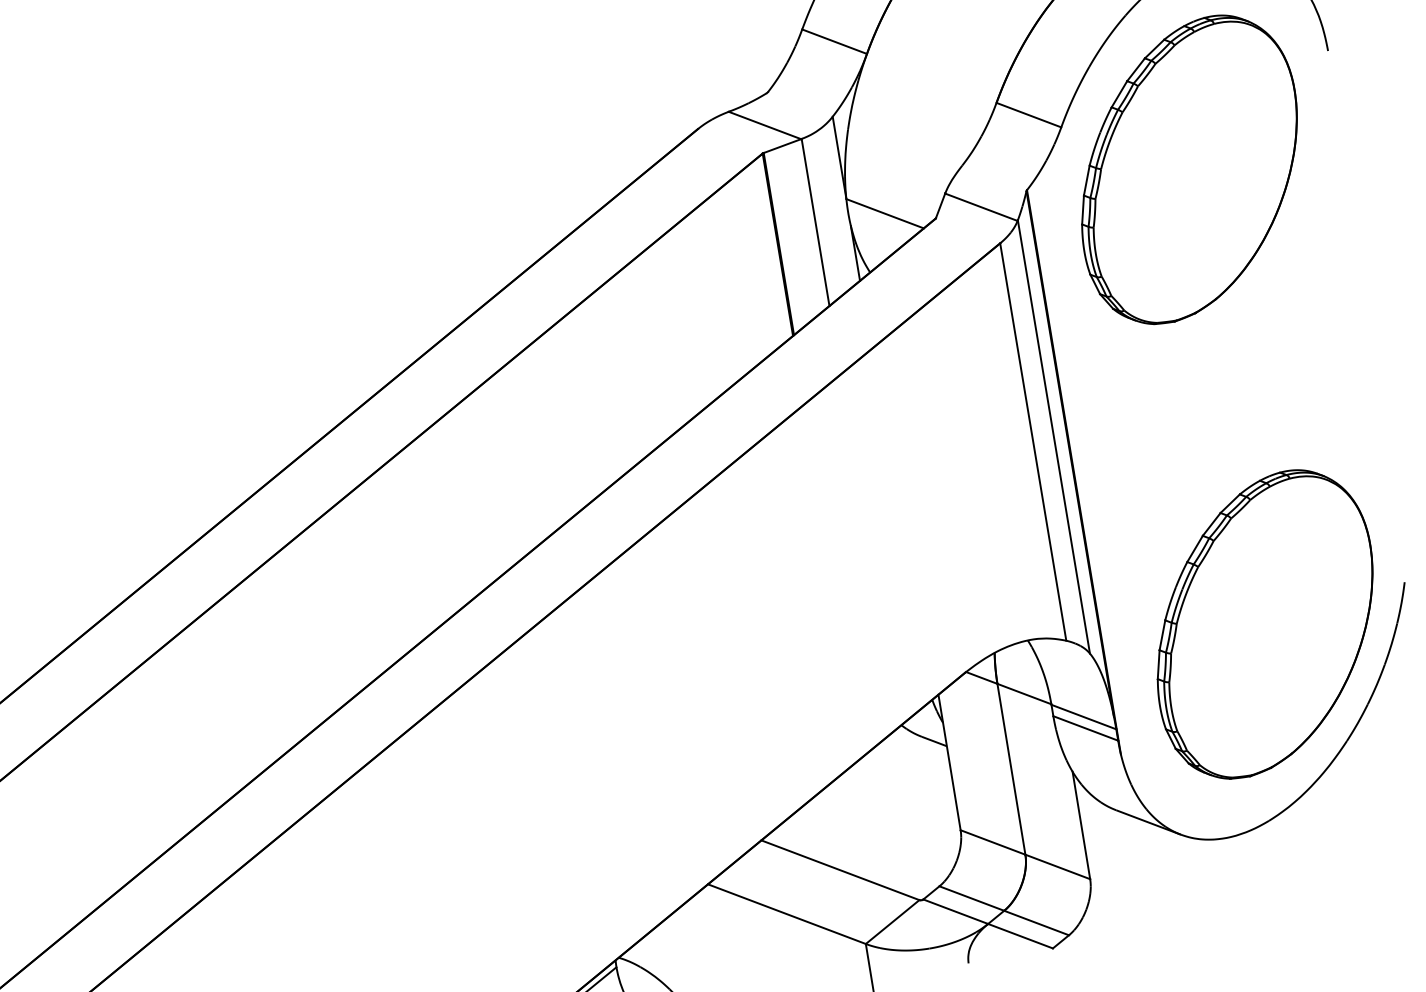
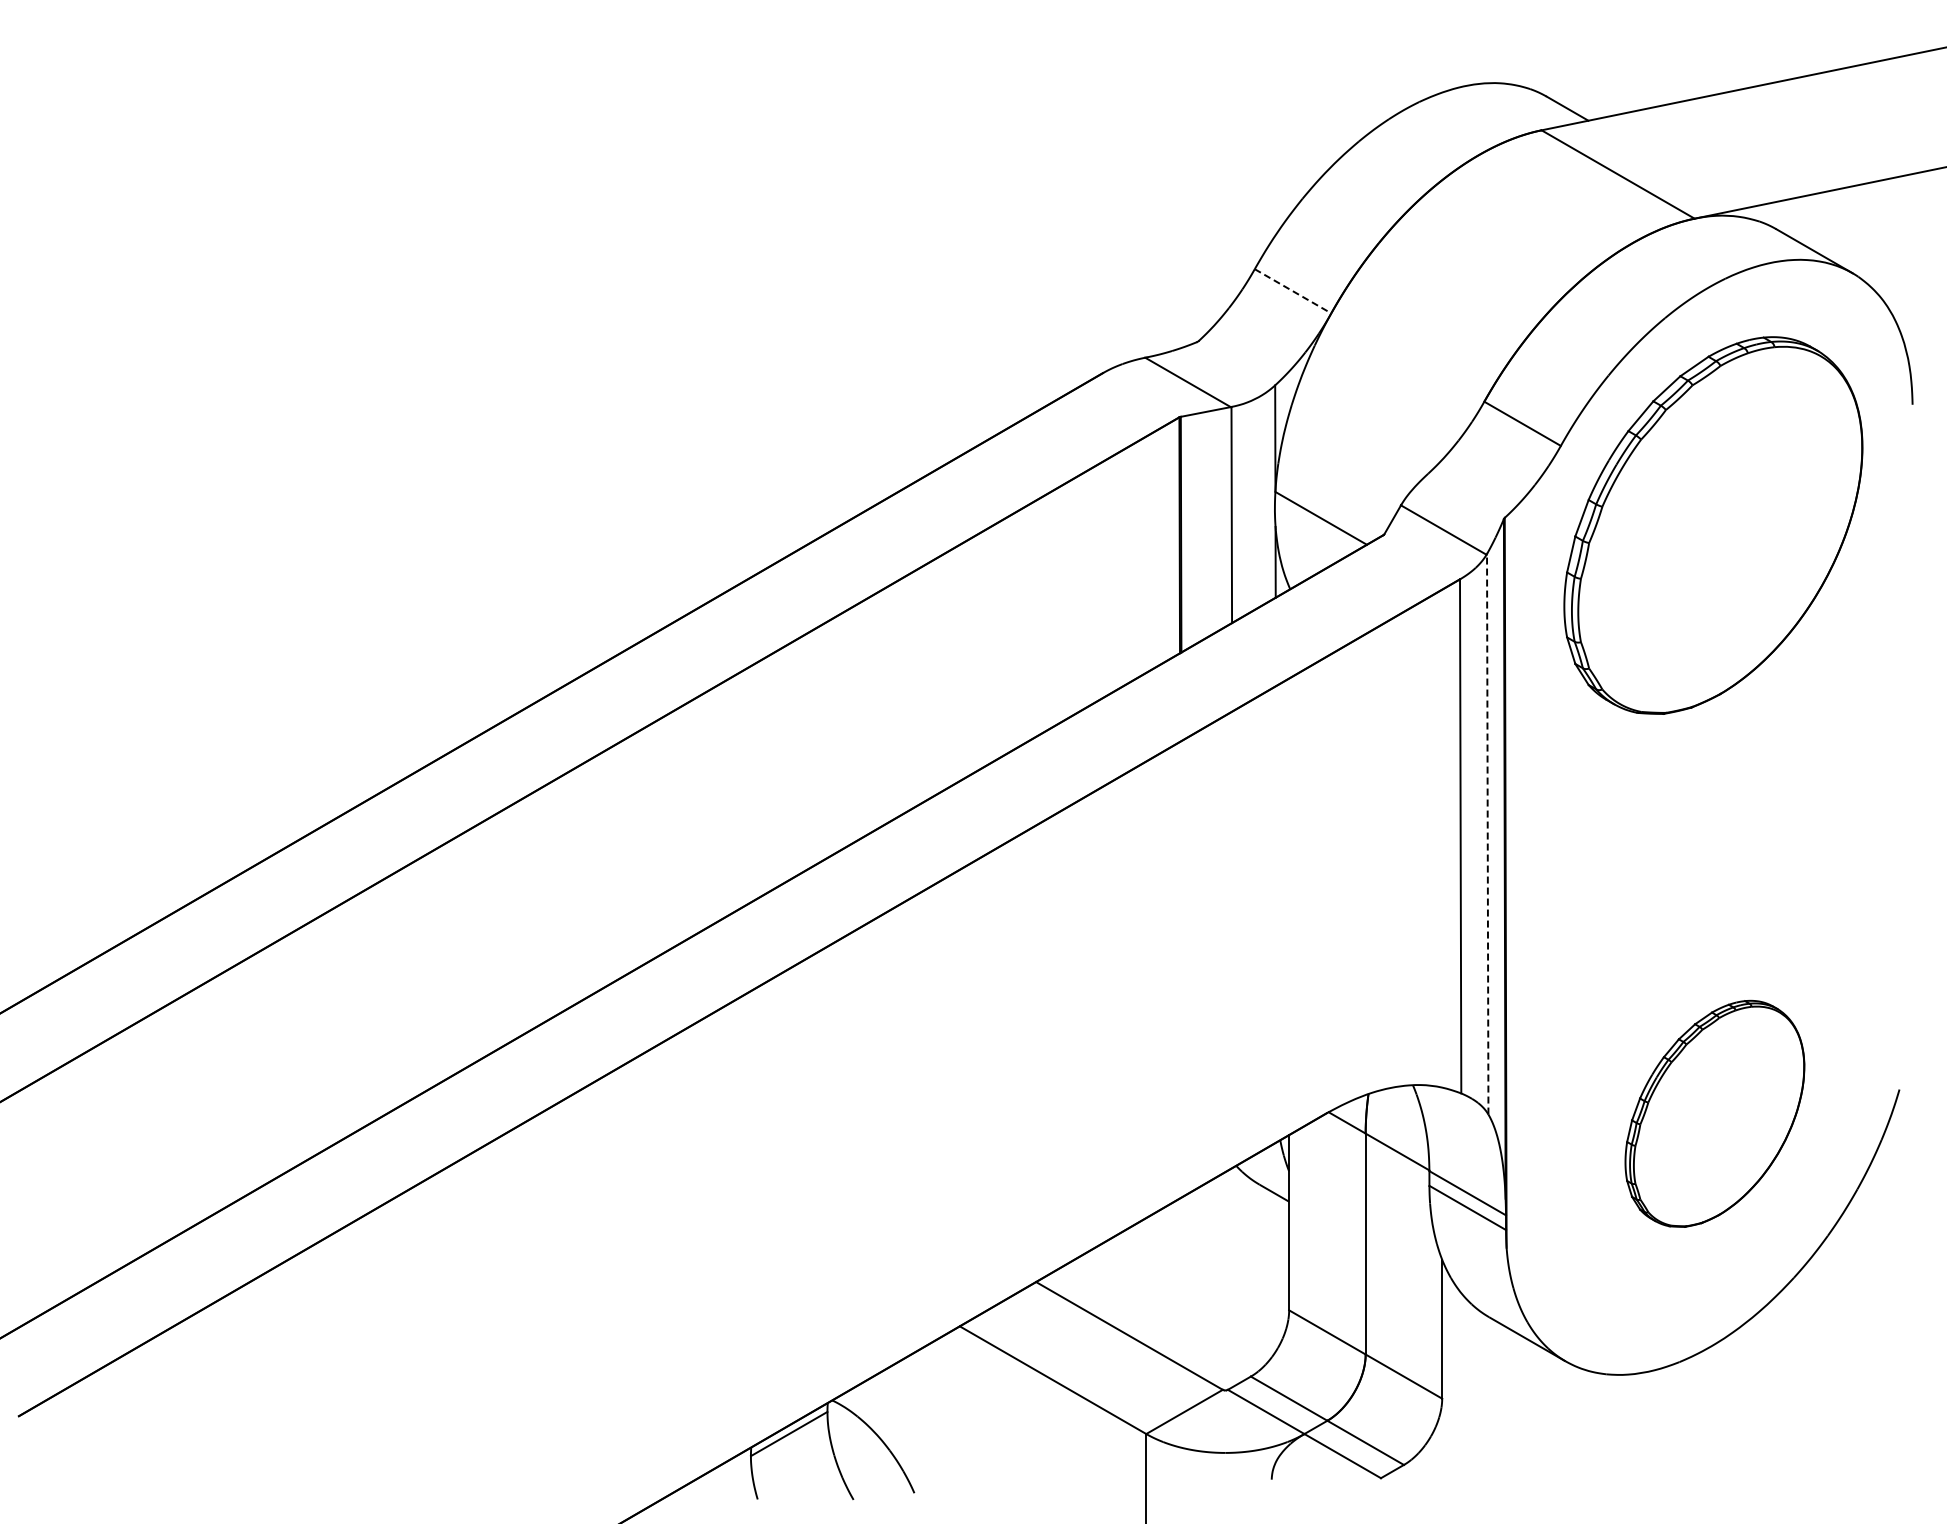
line: (834, 41) -> (1293, 291), solid -> dashed
line: (1053, 436) -> (1487, 833), solid -> dashed
part: (1264, 624) -> (1714, 1113), size x0.6

